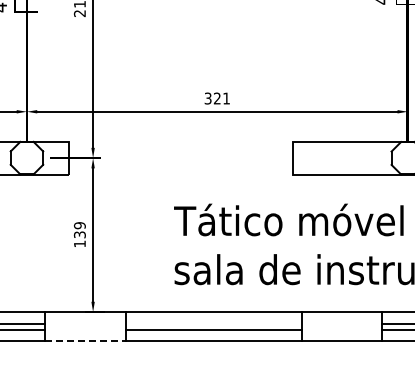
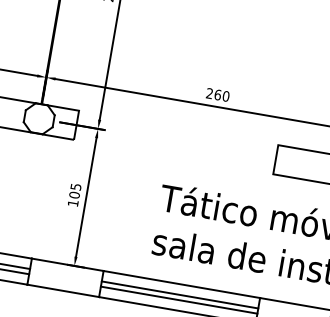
text: (217, 98) -> (218, 94), 321 -> 260
text: (79, 230) -> (74, 191), 139 -> 105
line: (213, 323) -> (179, 294), added
line: (86, 341) -> (64, 291), dashed -> solid

